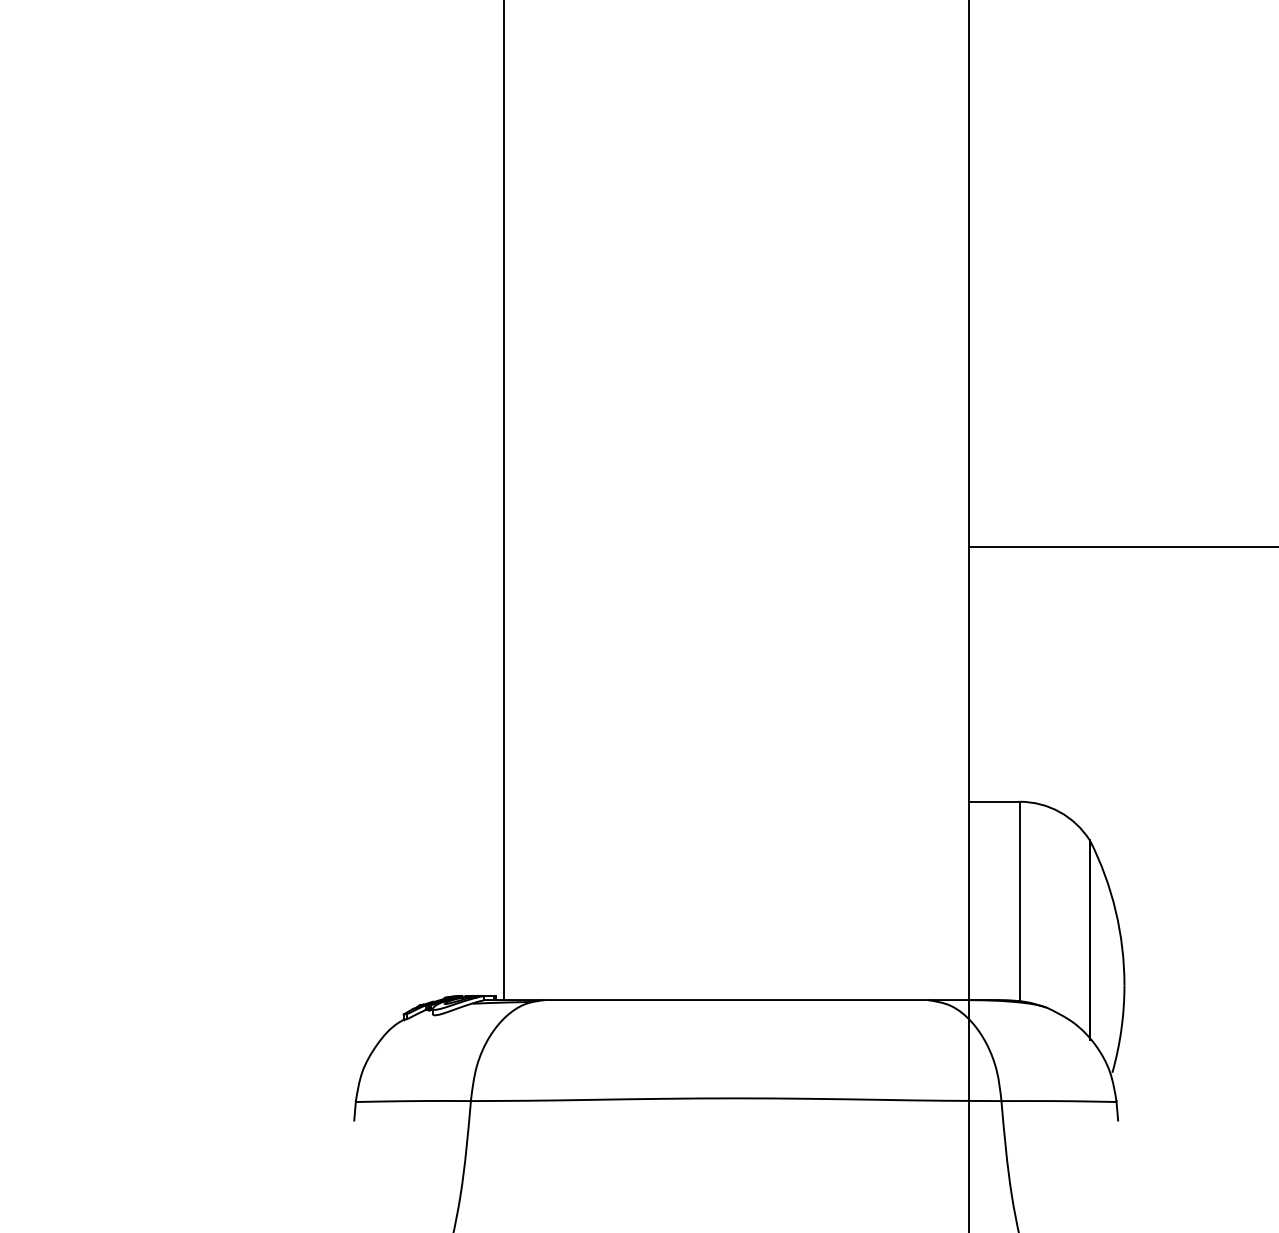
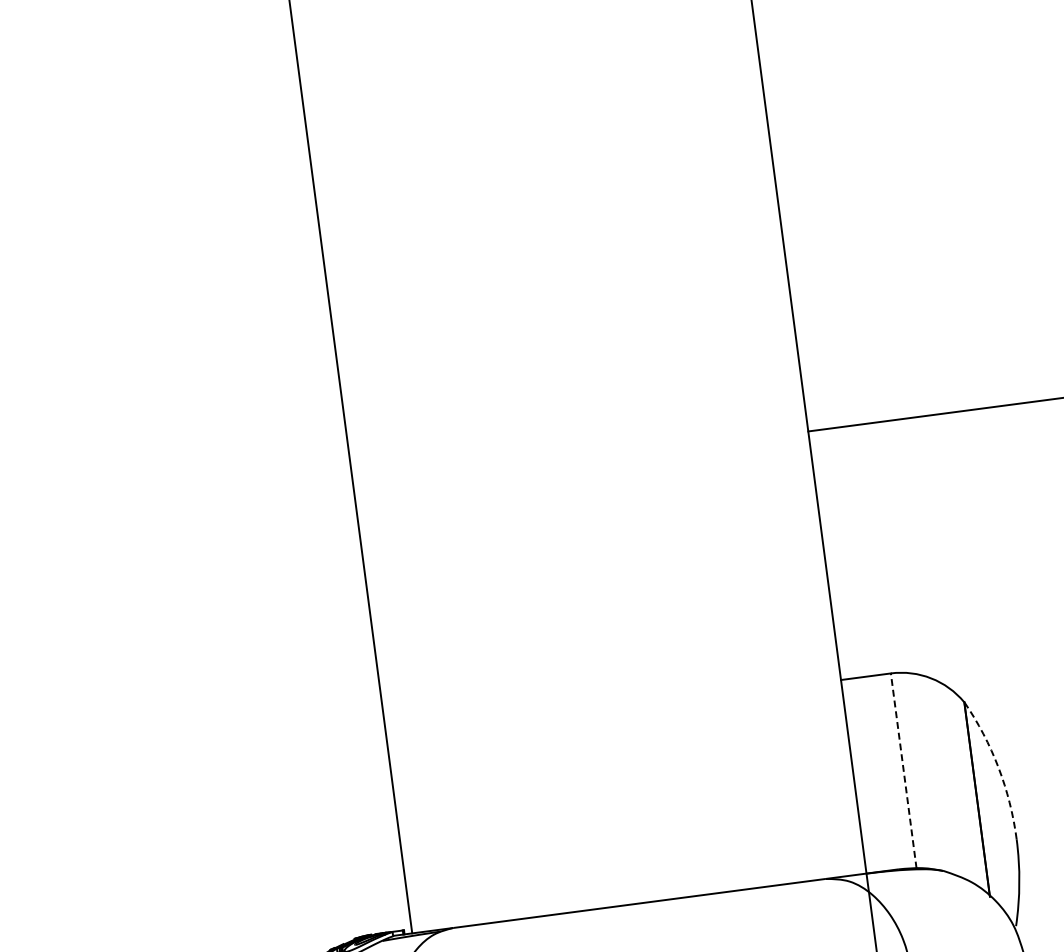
line: (1019, 901) -> (903, 770), solid -> dashed
arc: (1115, 910) -> (998, 767), solid -> dashed

